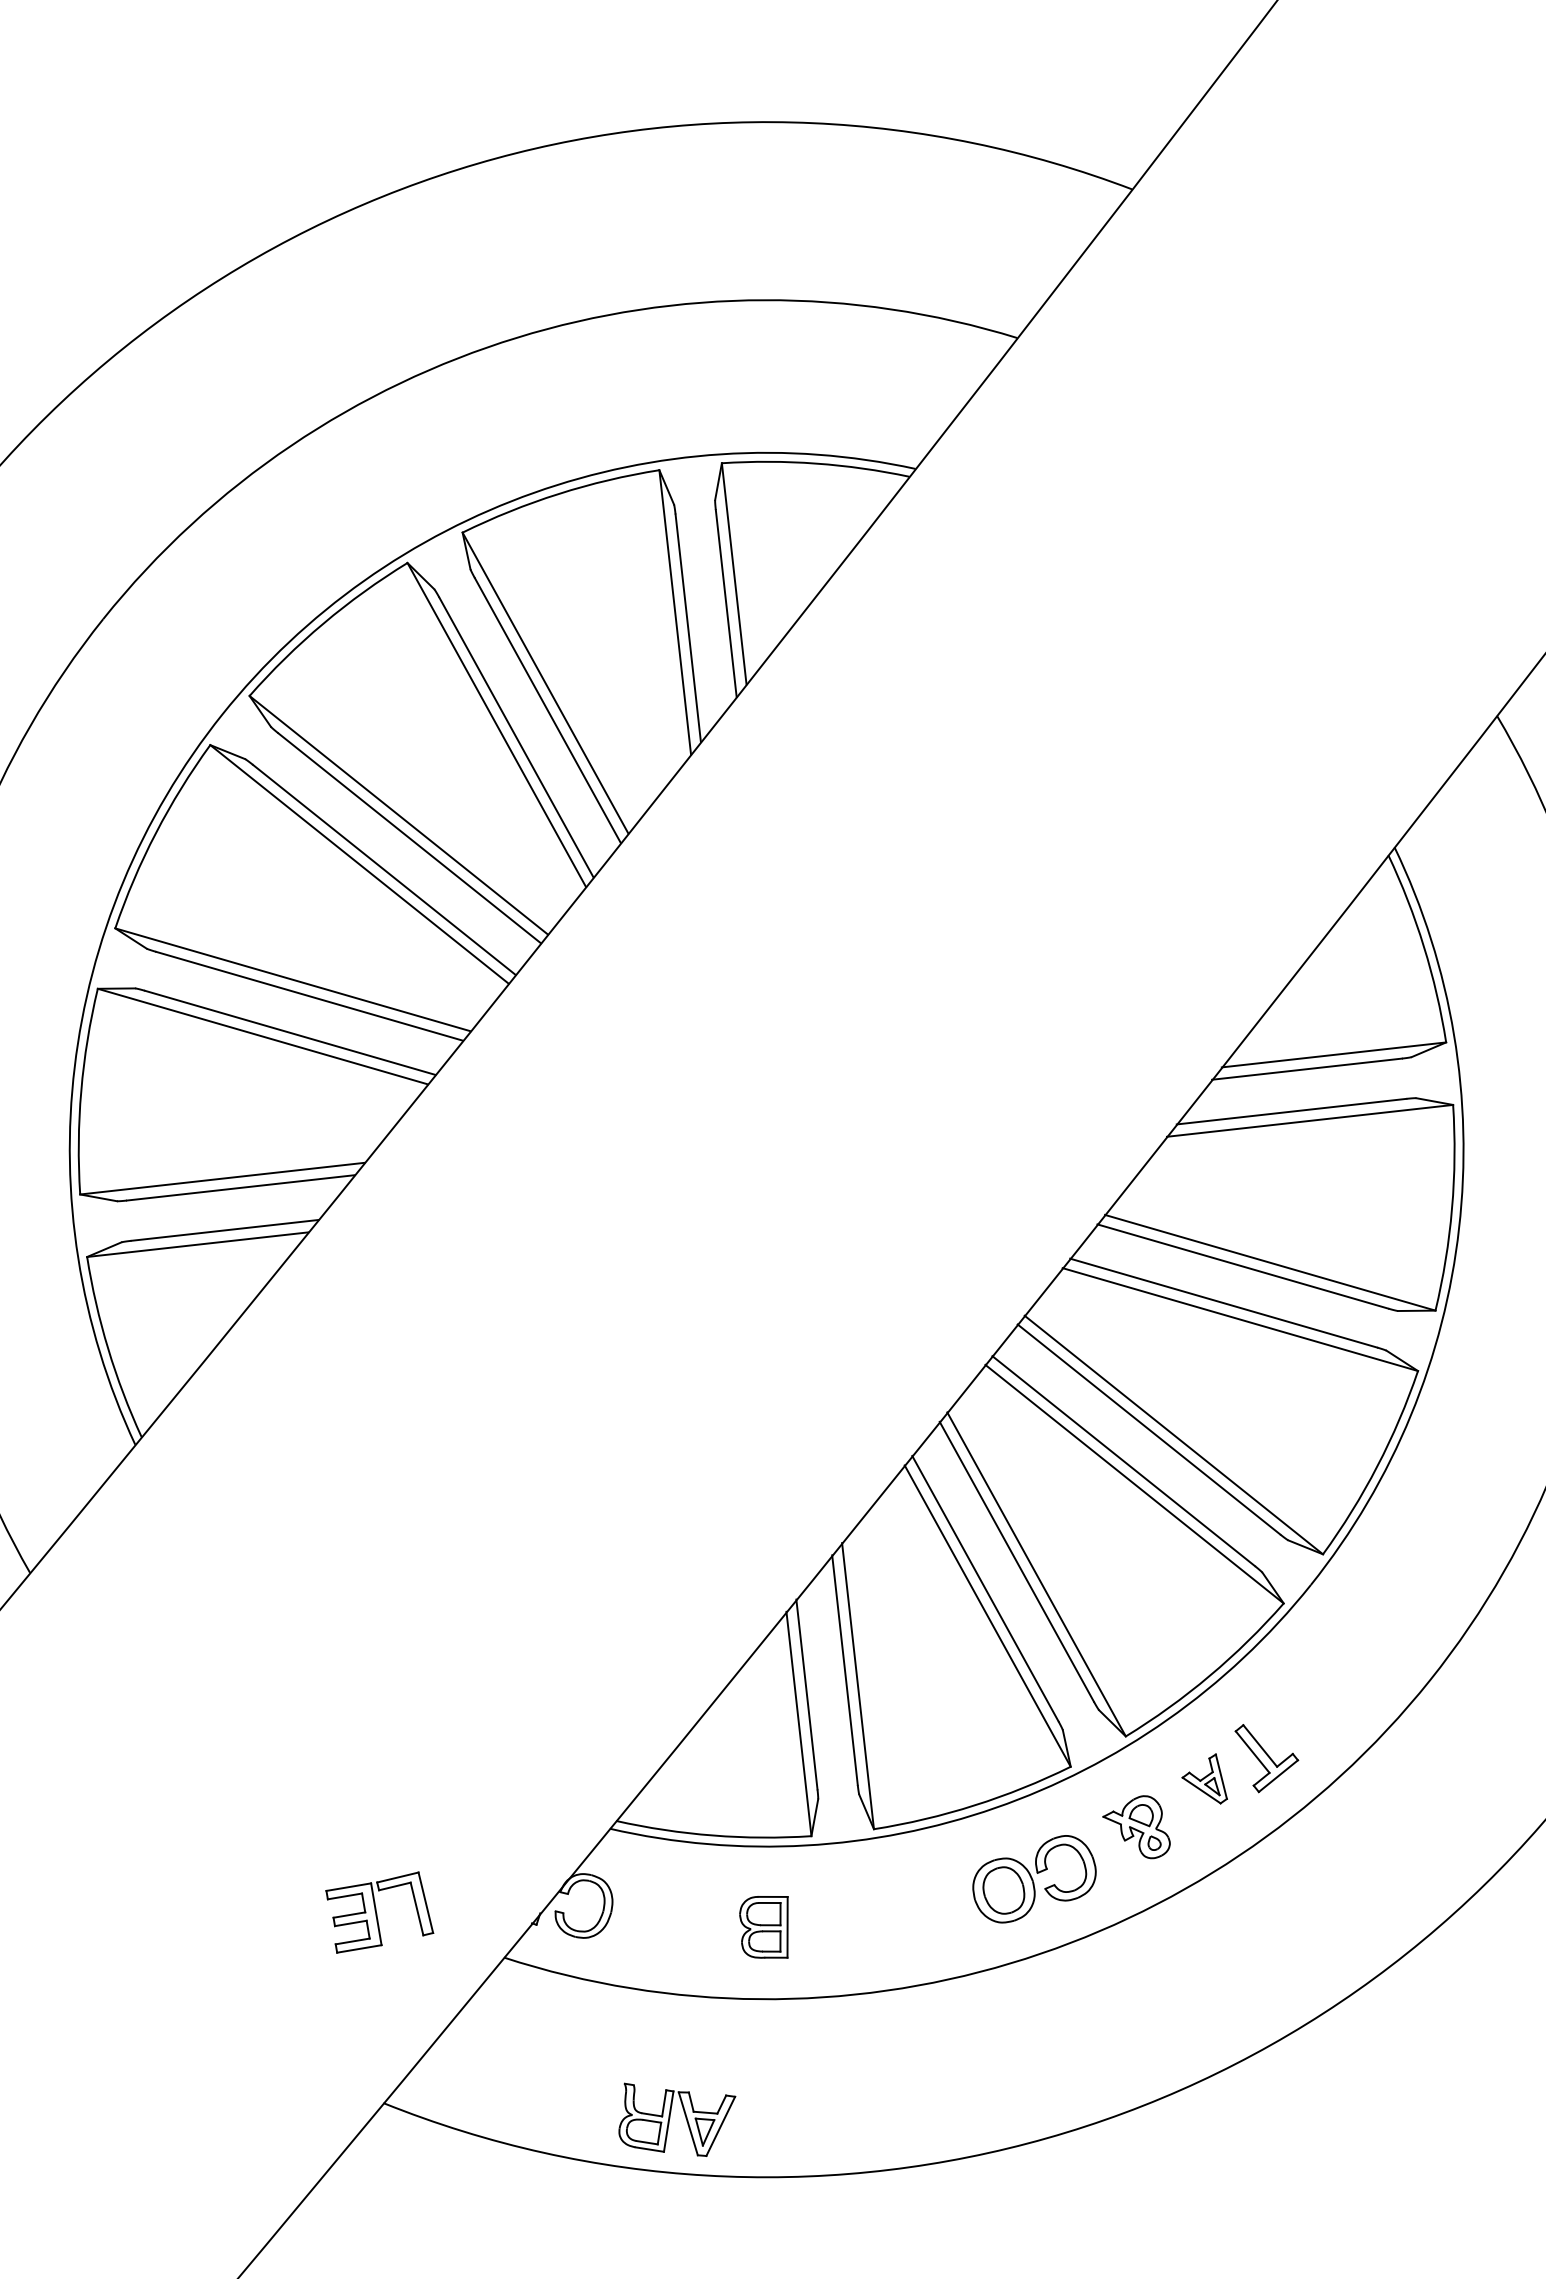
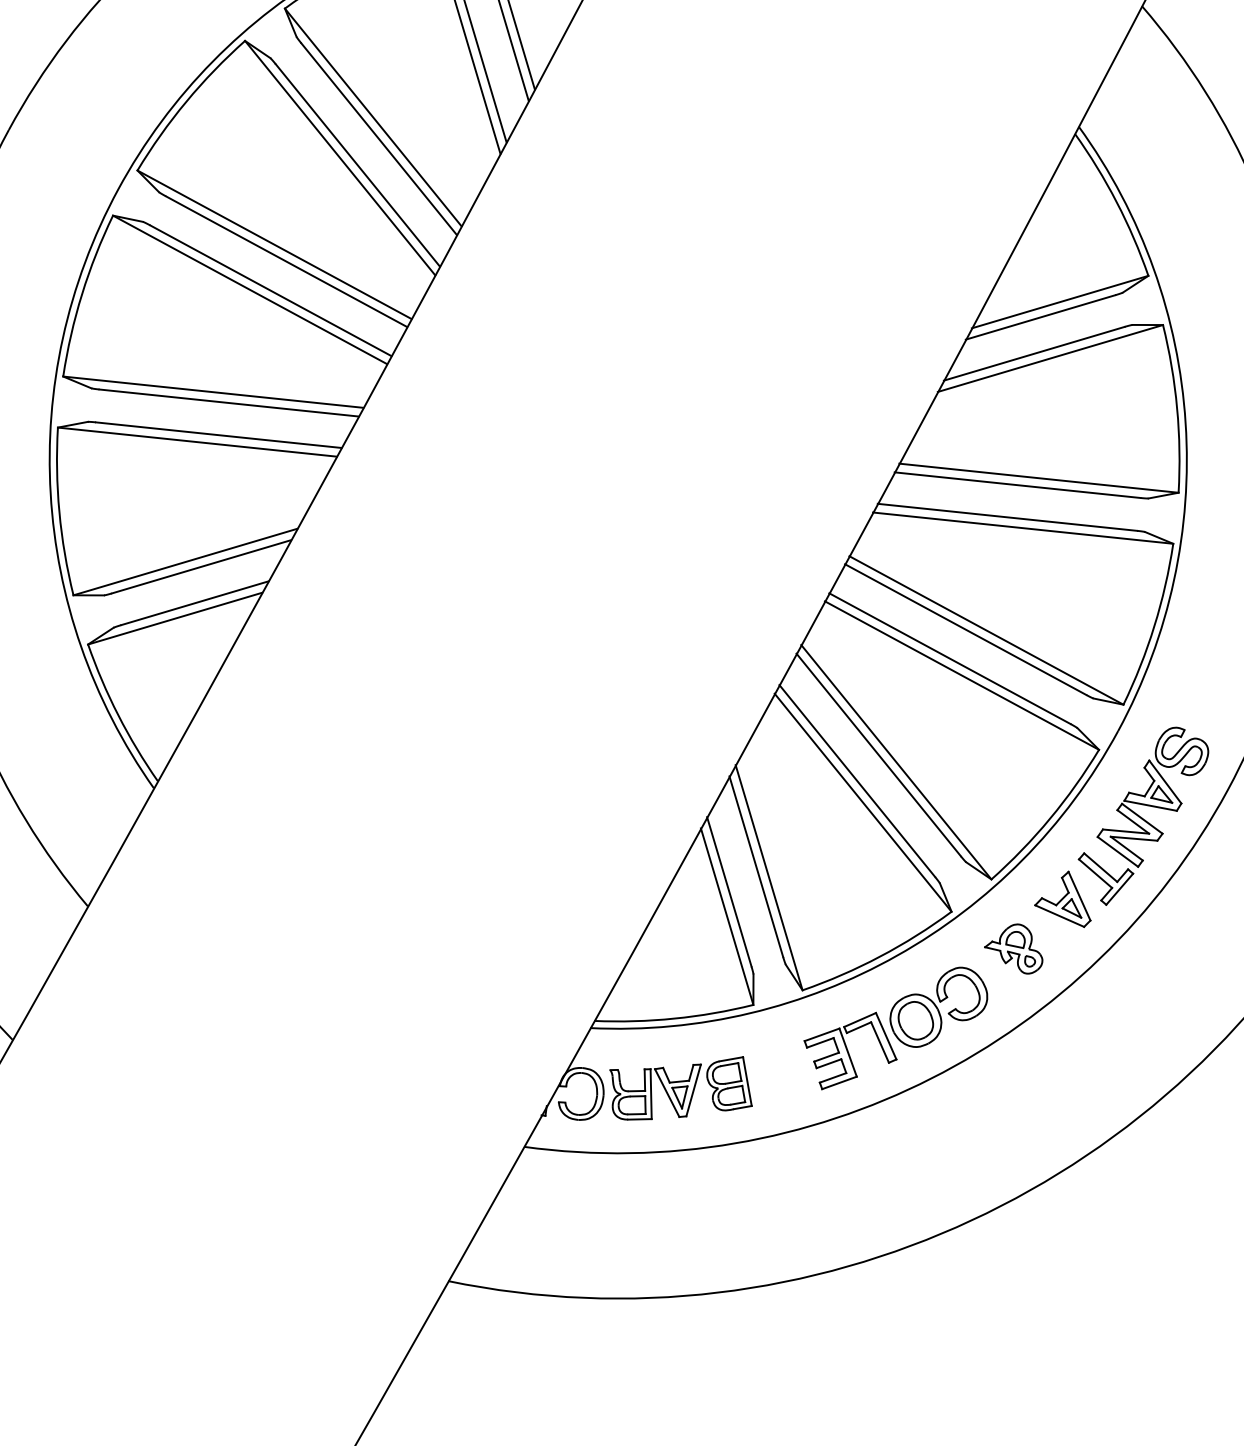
part: (1339, 1673) -> (1153, 798), added
part: (1204, 1778) -> (1060, 901), size x1.43
part: (379, 1912) -> (850, 1050), moved
part: (670, 2118) -> (652, 1091), moved

